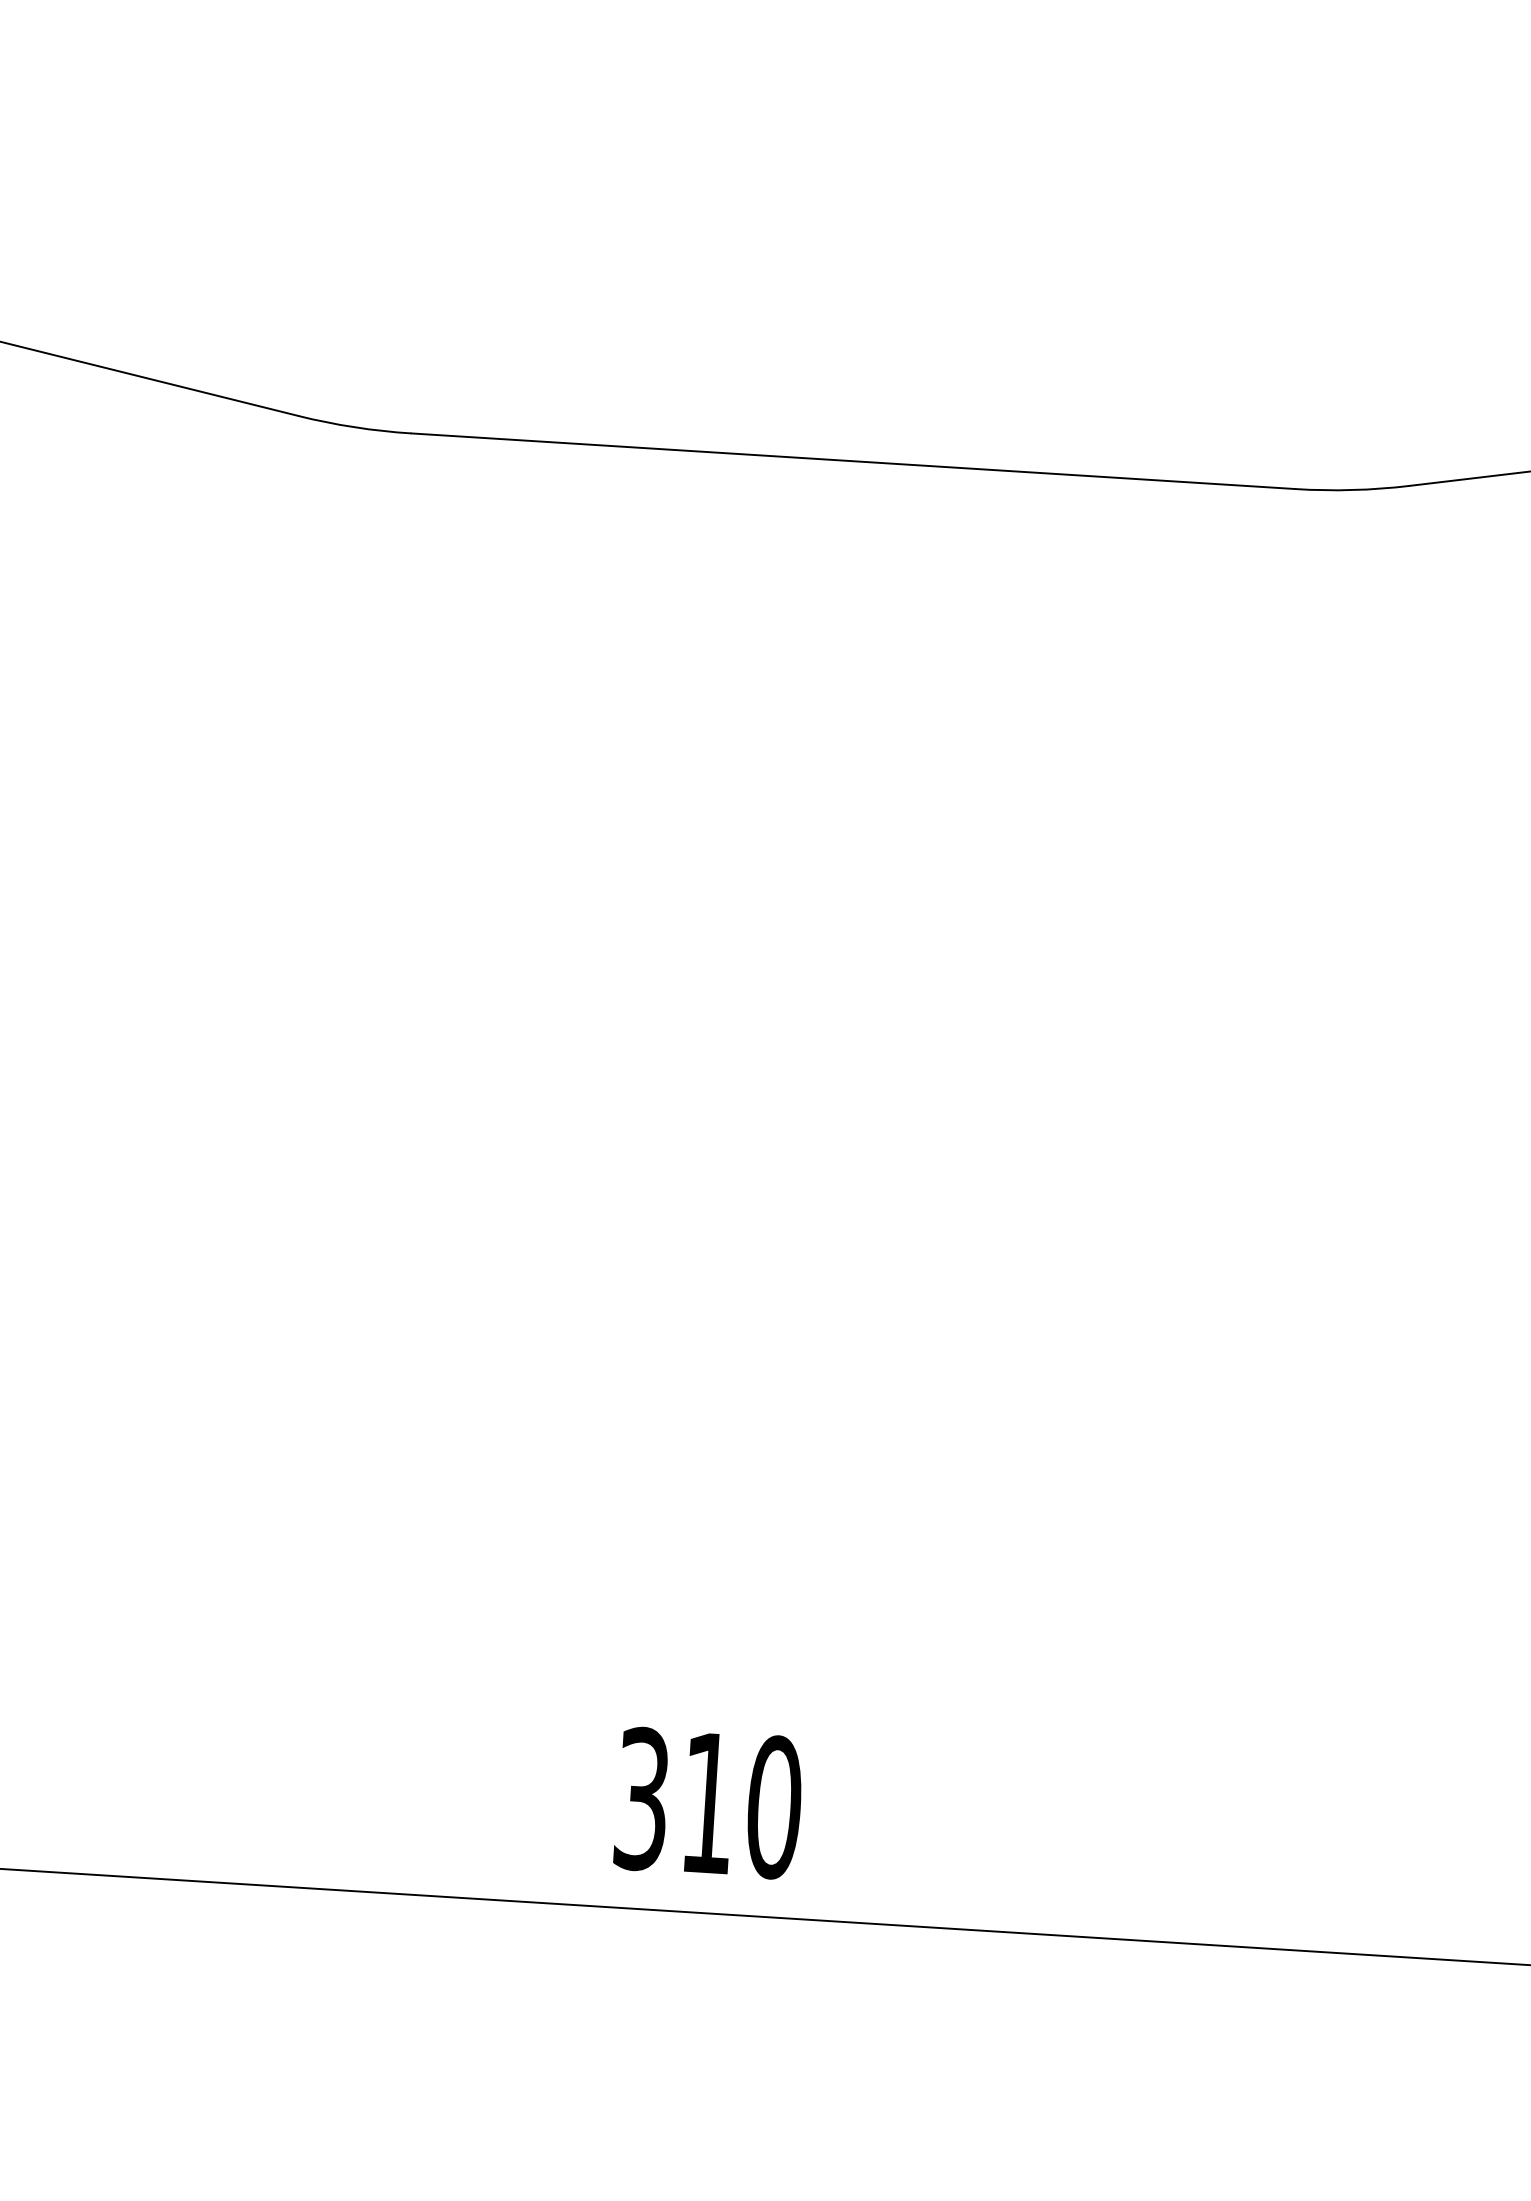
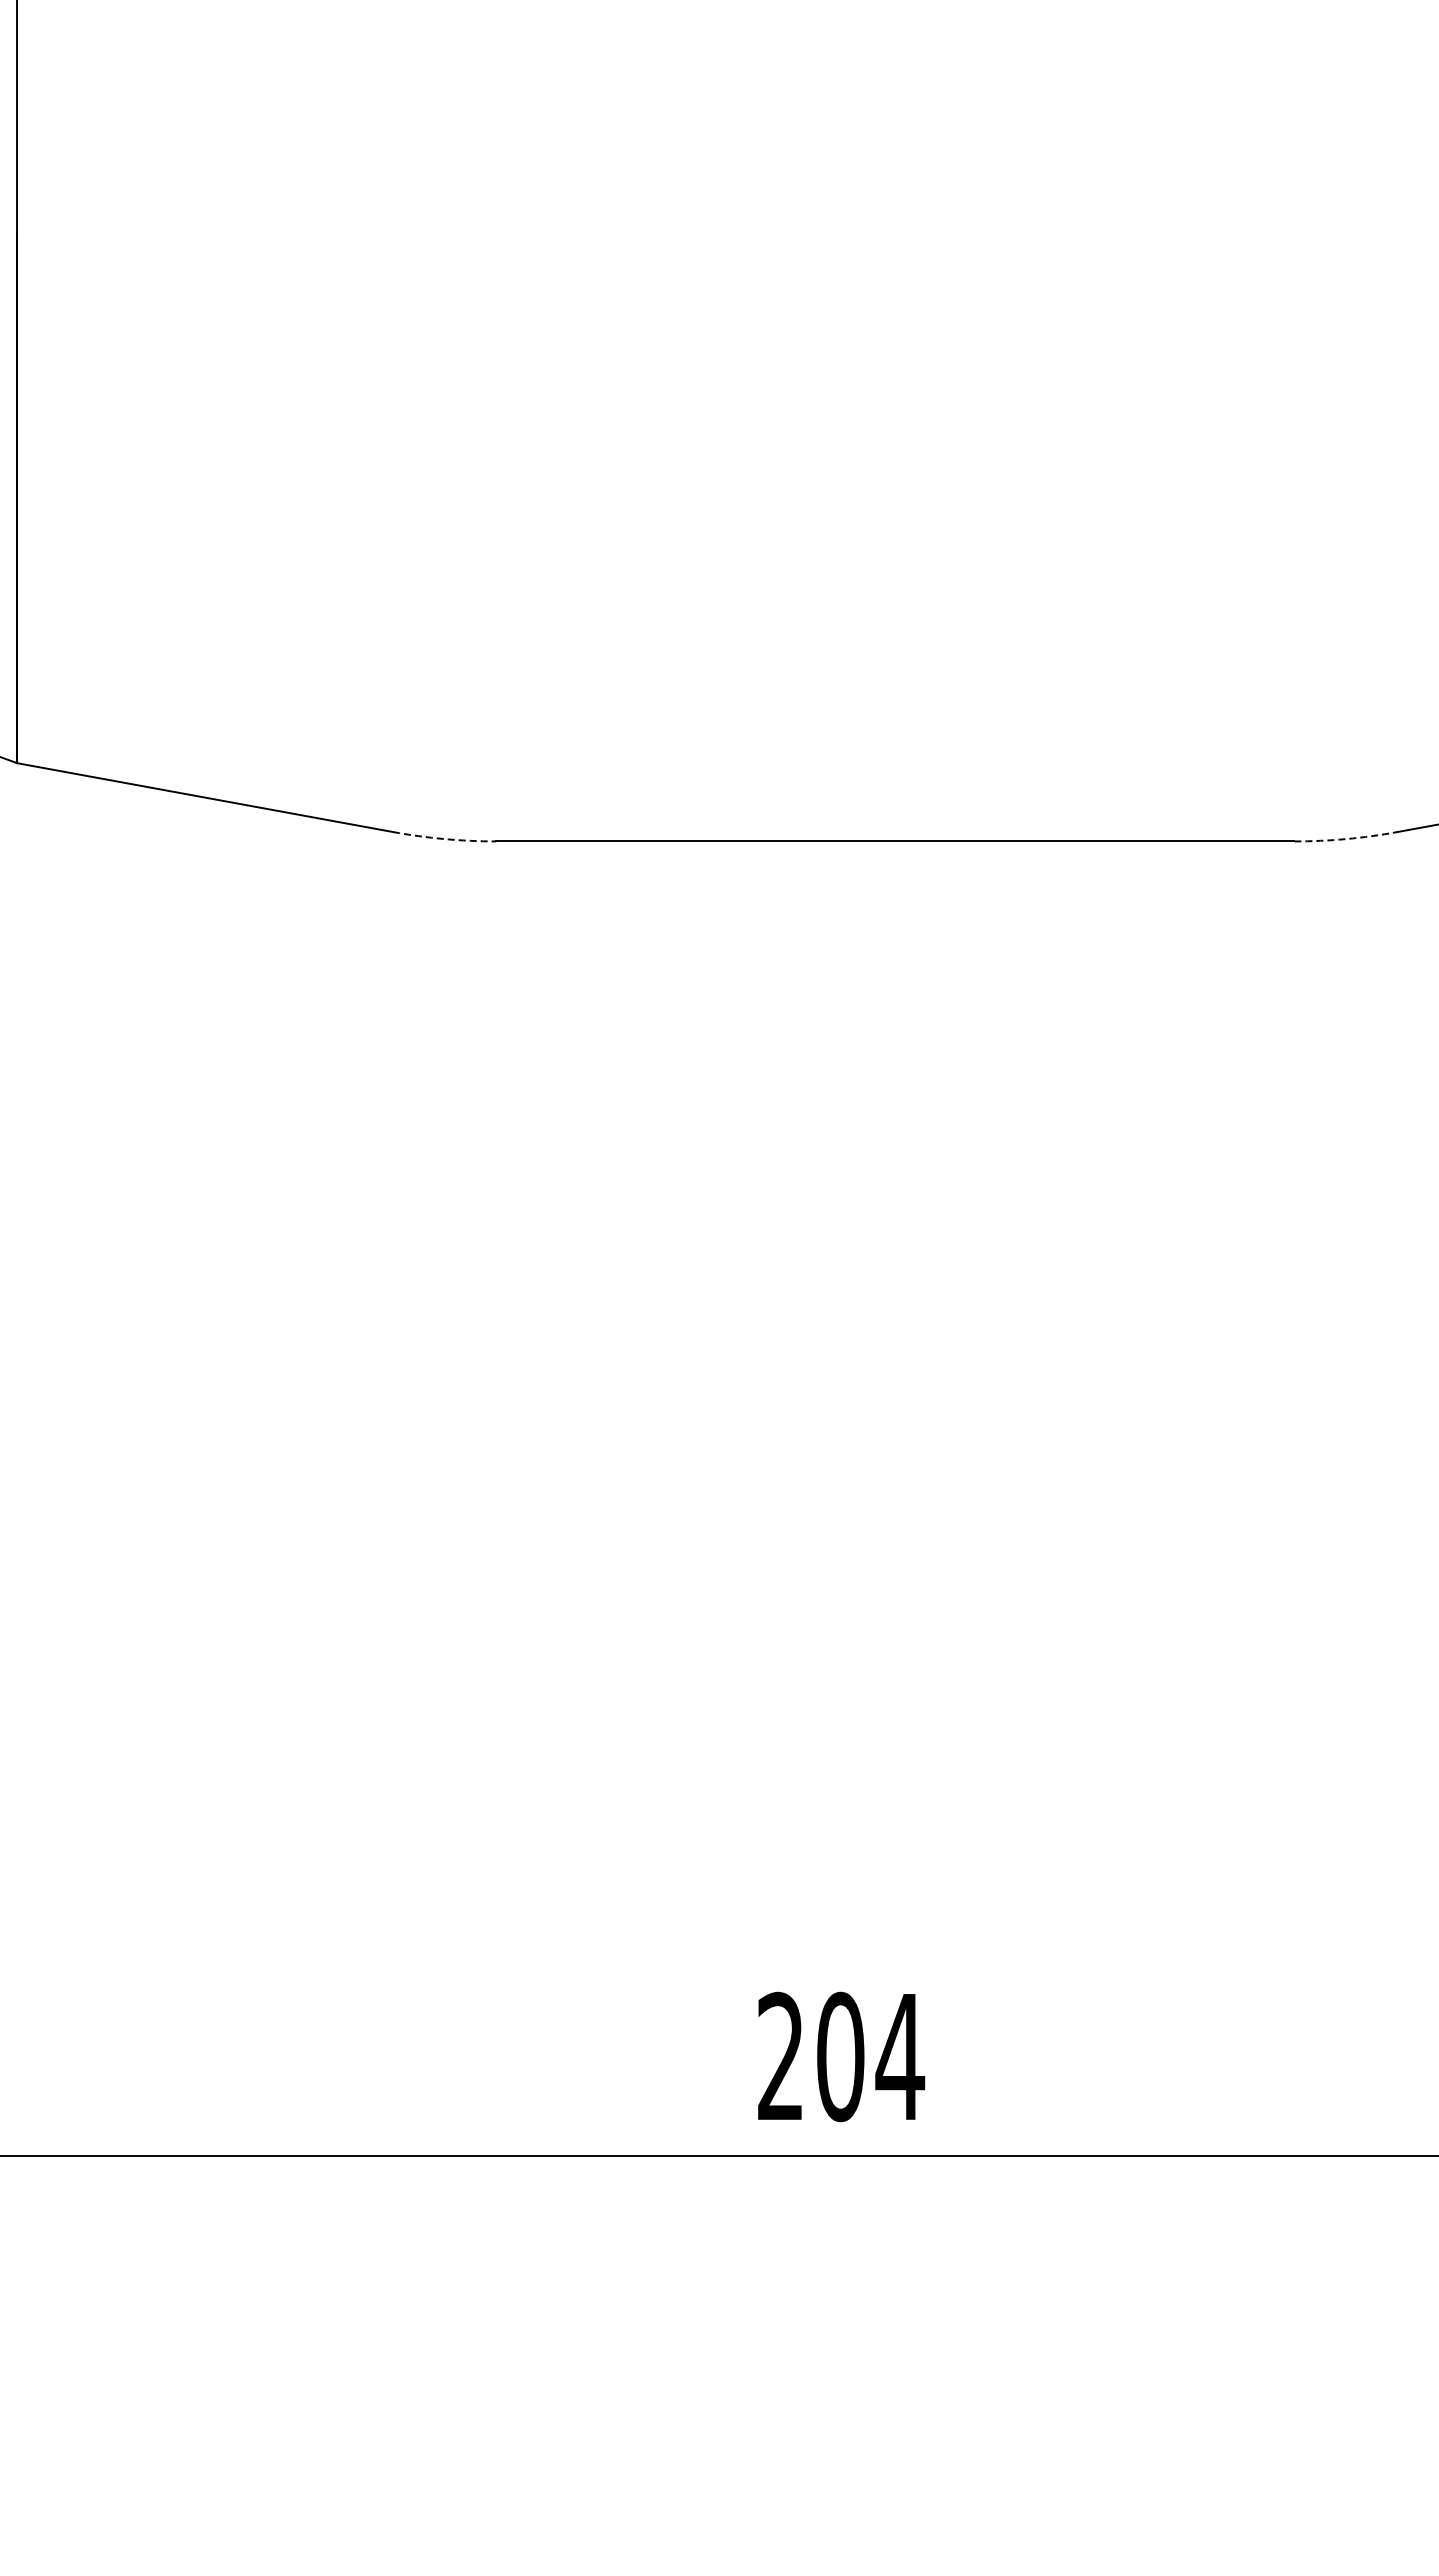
arc: (354, 427) -> (444, 839), solid -> dashed
arc: (1353, 490) -> (1346, 839), solid -> dashed
text: (709, 1802) -> (841, 2056), 310 -> 204

